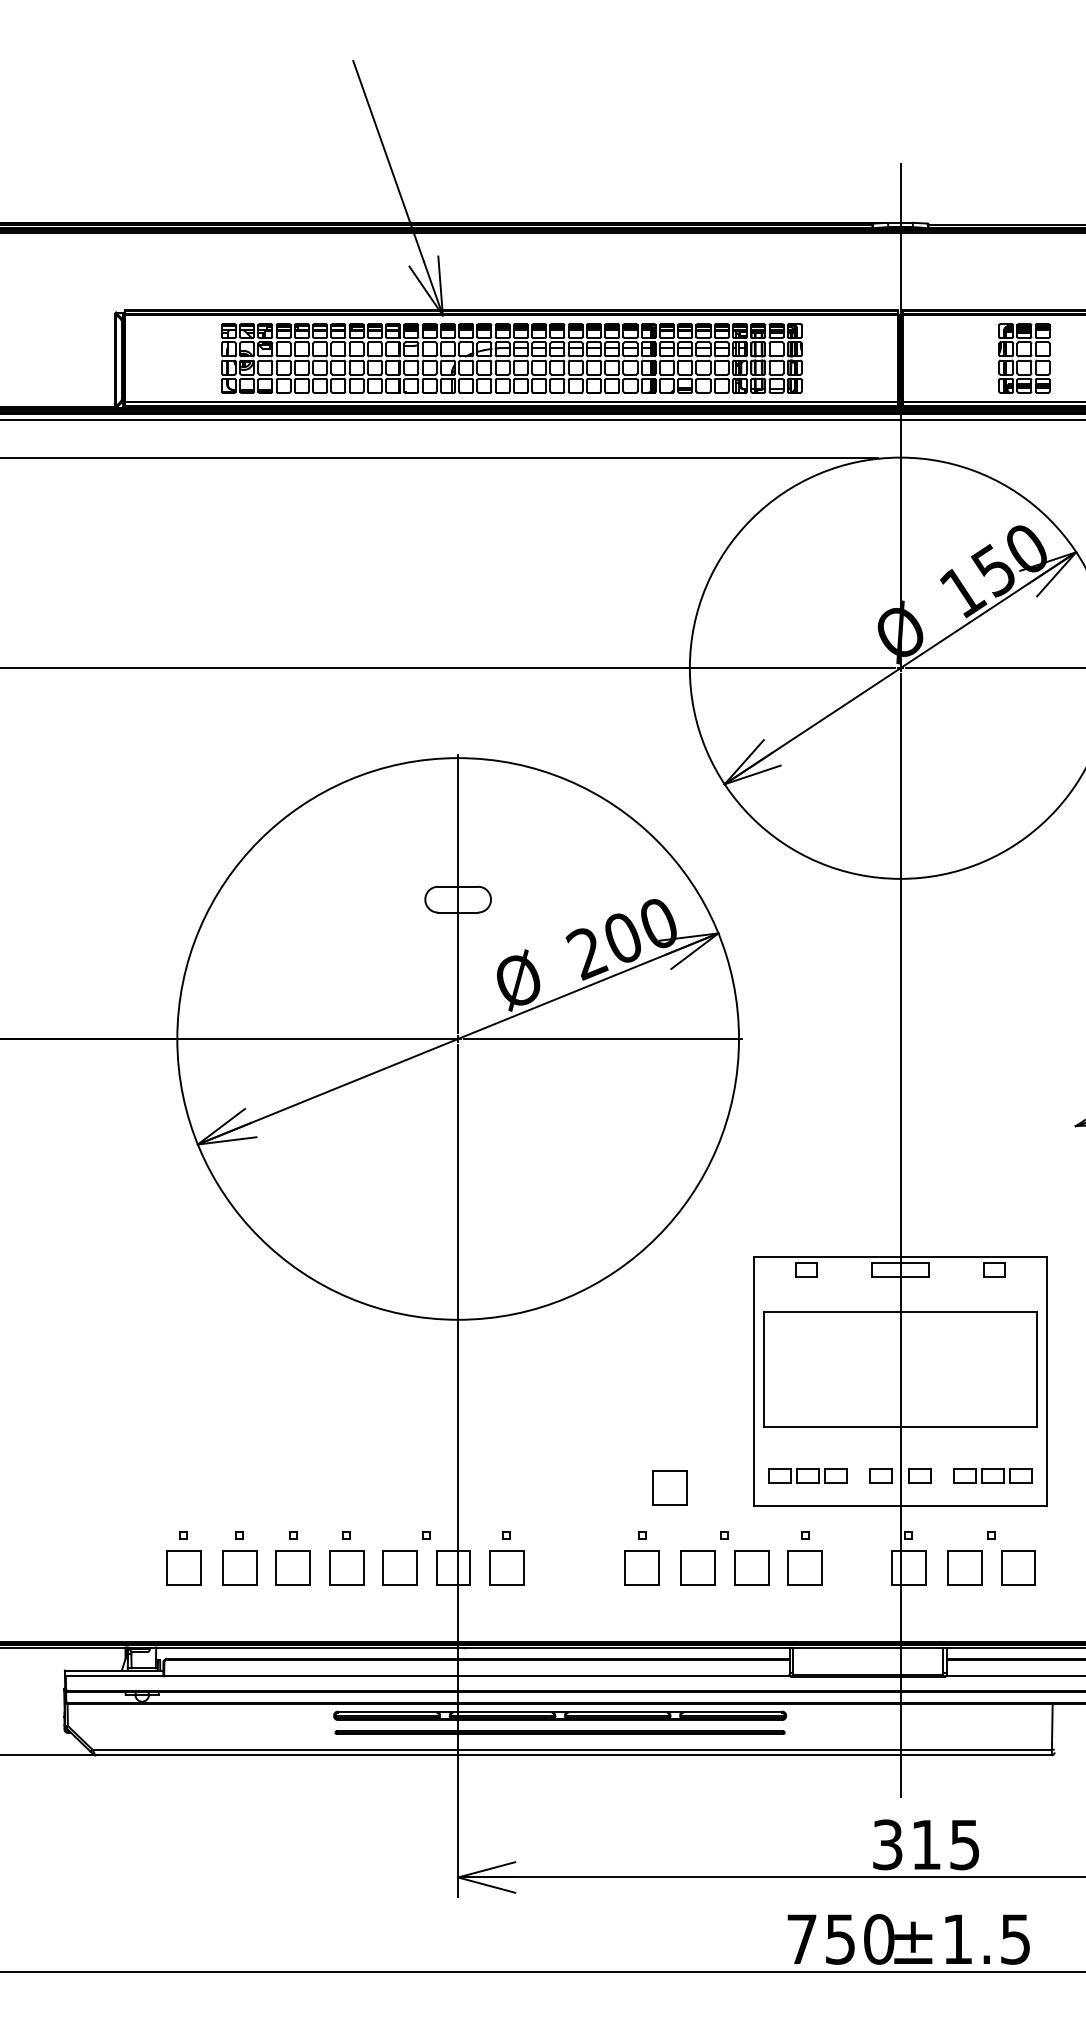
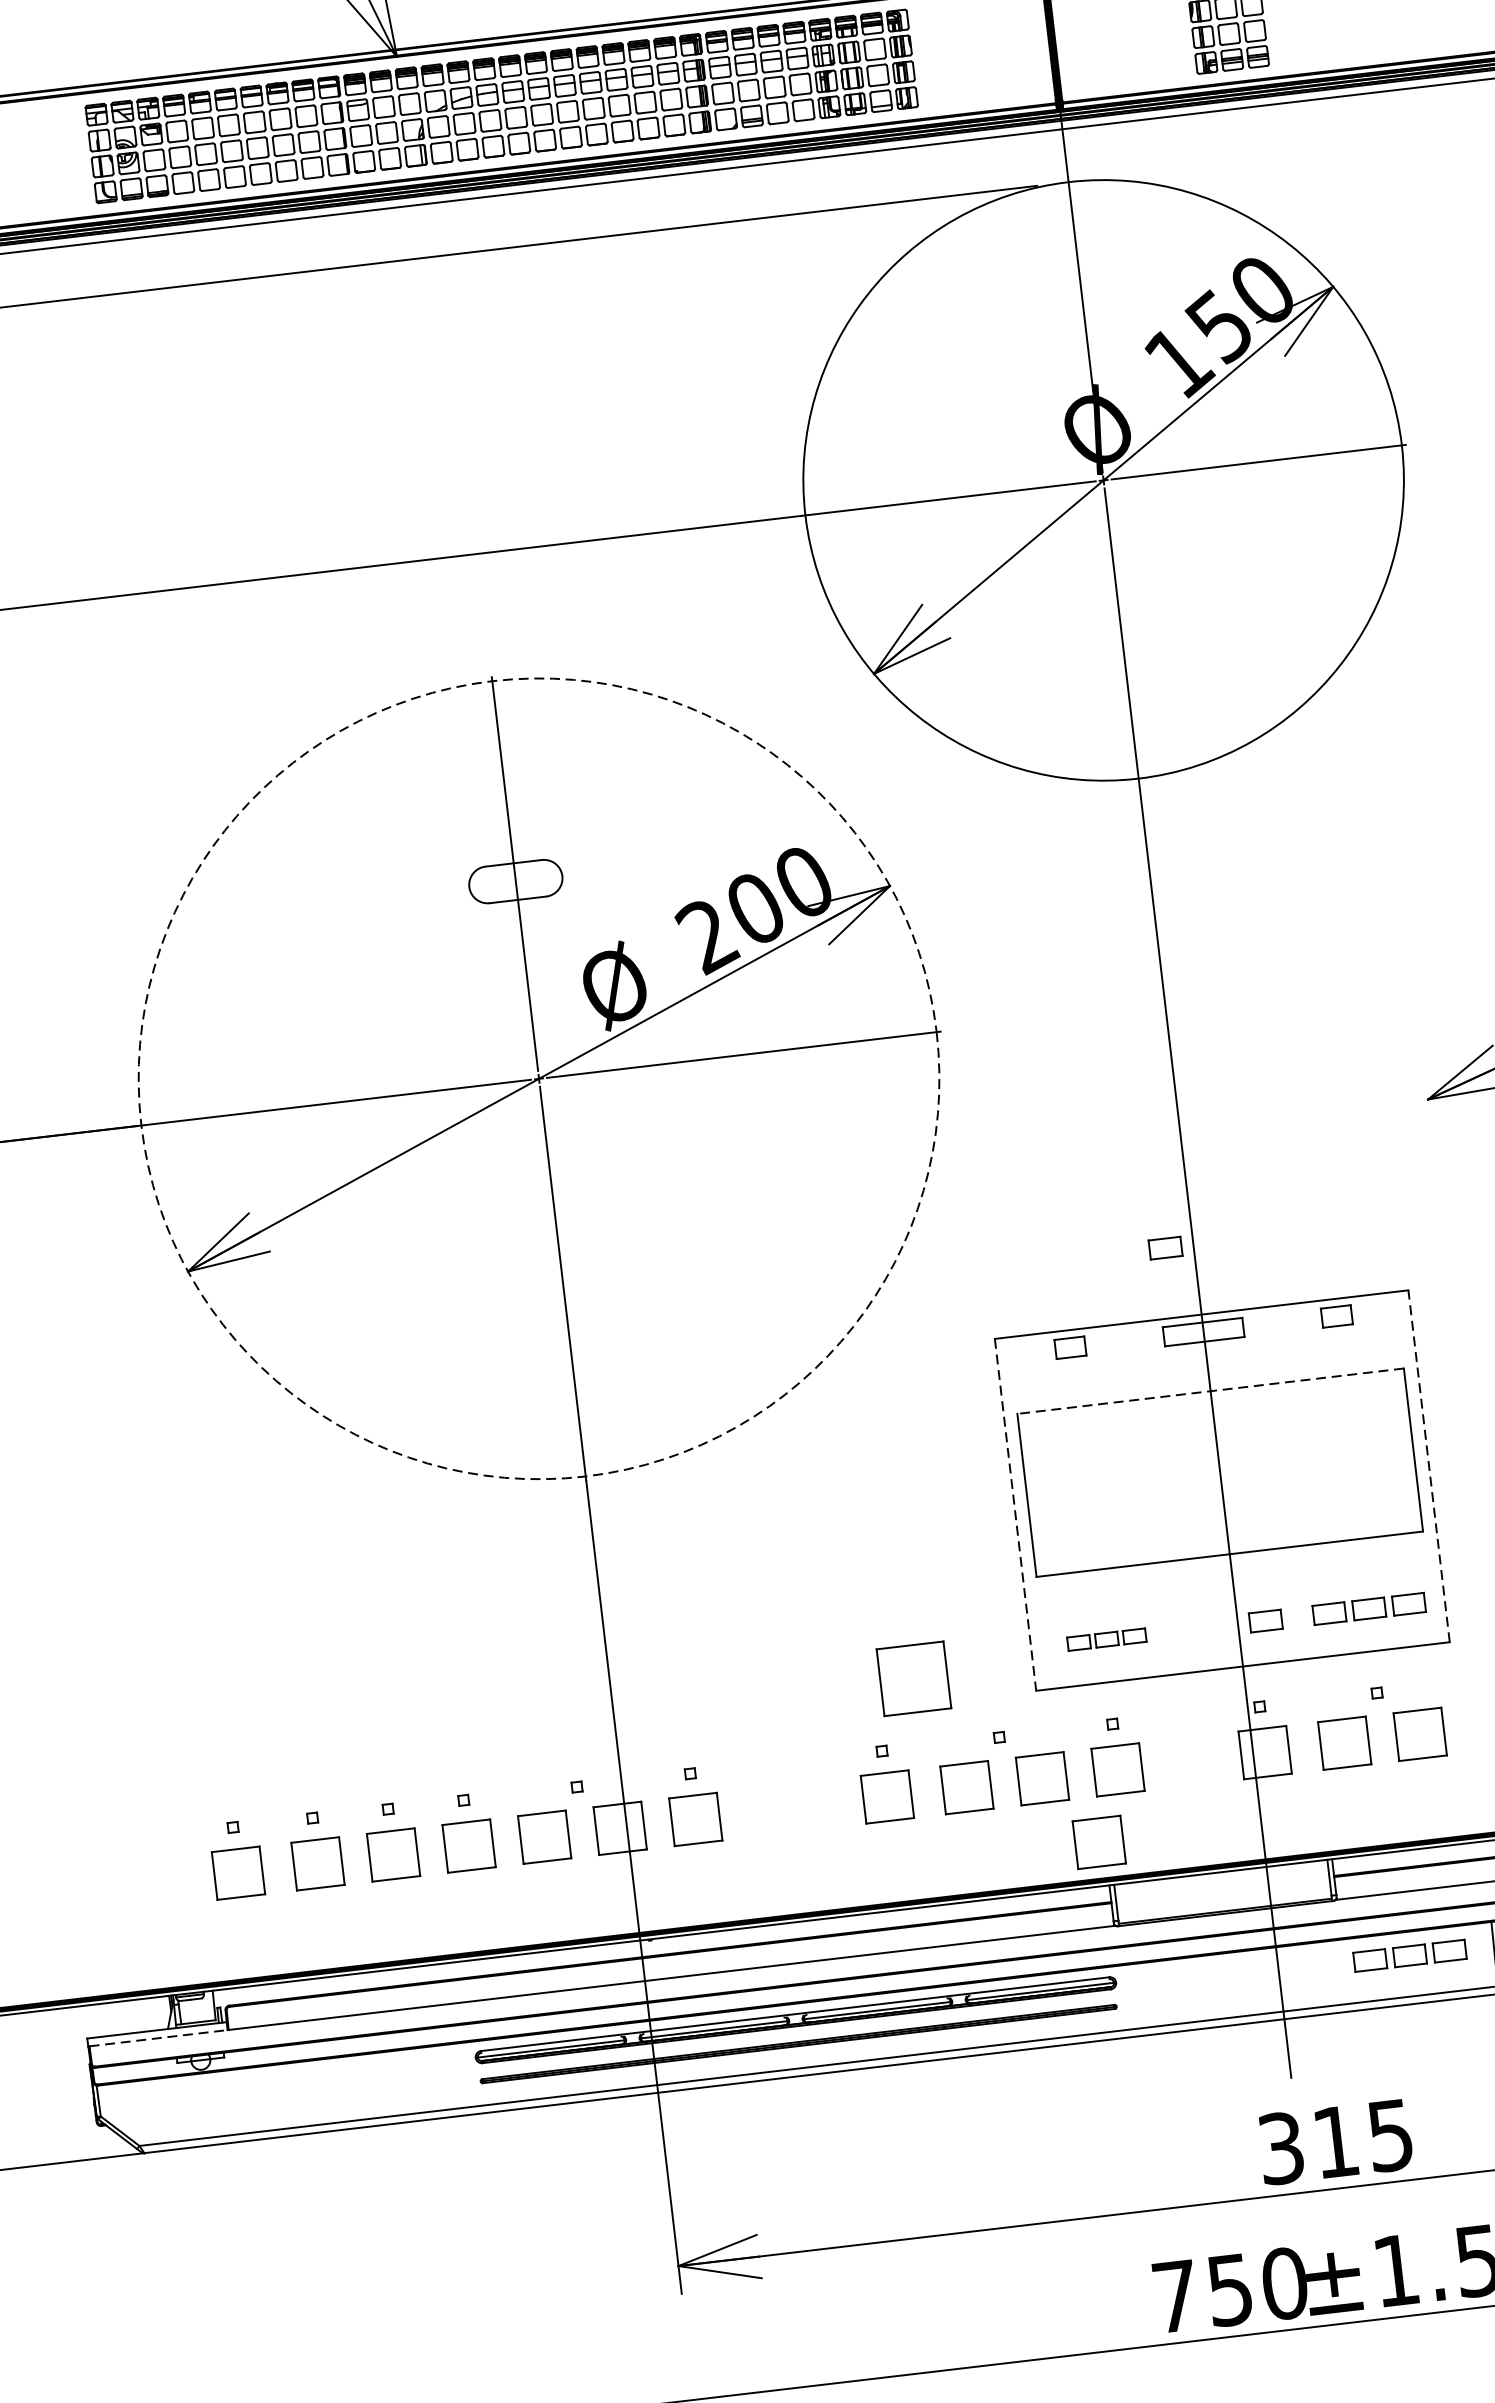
circle: (458, 1038) -> (539, 1078), solid -> dashed
line: (899, 1311) -> (1209, 1391), solid -> dashed
line: (1046, 1381) -> (1429, 1465), solid -> dashed
line: (754, 1382) -> (1015, 1515), solid -> dashed
part: (807, 1475) -> (1106, 1638), size x0.7
part: (880, 1475) -> (1165, 1247), moved
part: (669, 1487) -> (912, 1678), size x1.4
part: (785, 1616) -> (1098, 1842), added
line: (115, 1676) -> (159, 2038), solid -> dashed
part: (992, 1720) -> (1408, 1954), added

